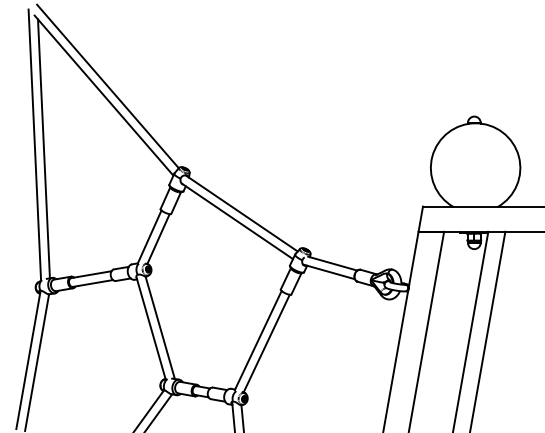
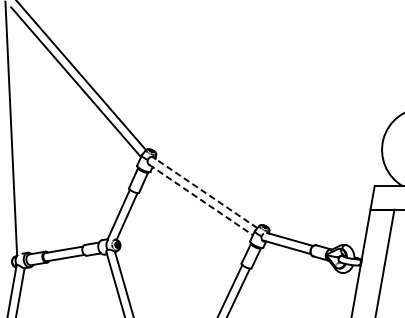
line: (43, 148) -> (19, 131), removed
line: (241, 213) -> (204, 192), solid -> dashed
line: (237, 221) -> (201, 200), solid -> dashed

